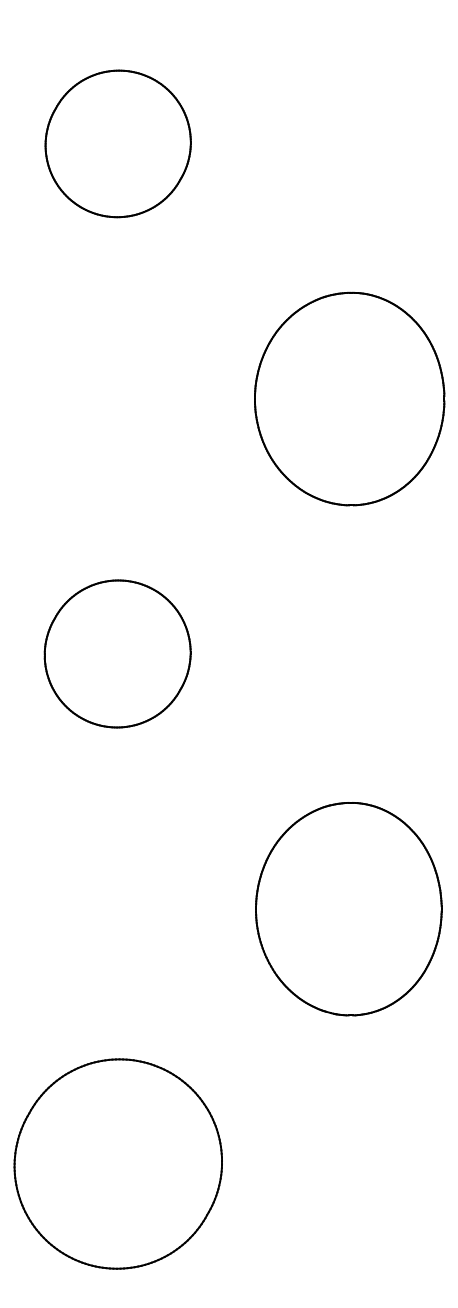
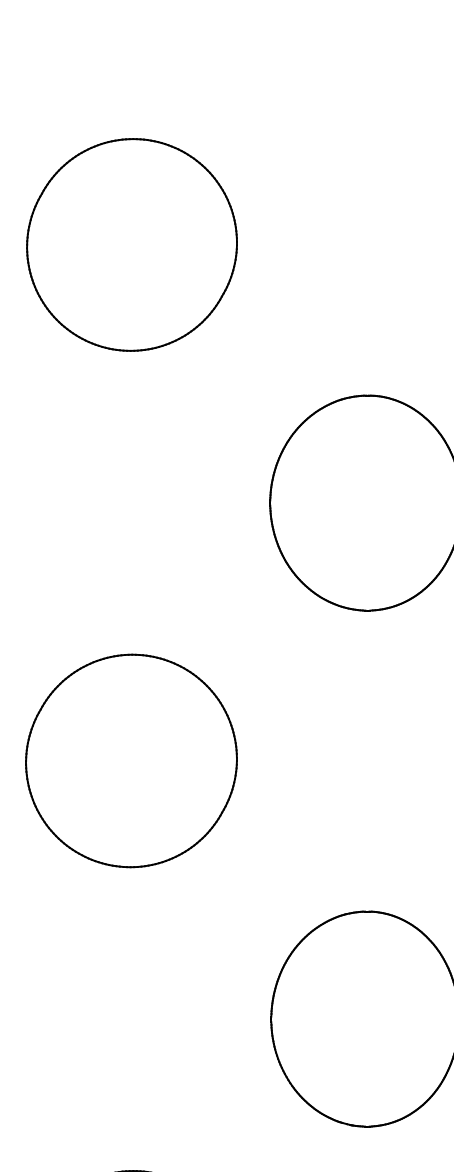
part: (117, 143) -> (131, 244), size x1.43
part: (117, 653) -> (131, 760), size x1.43

